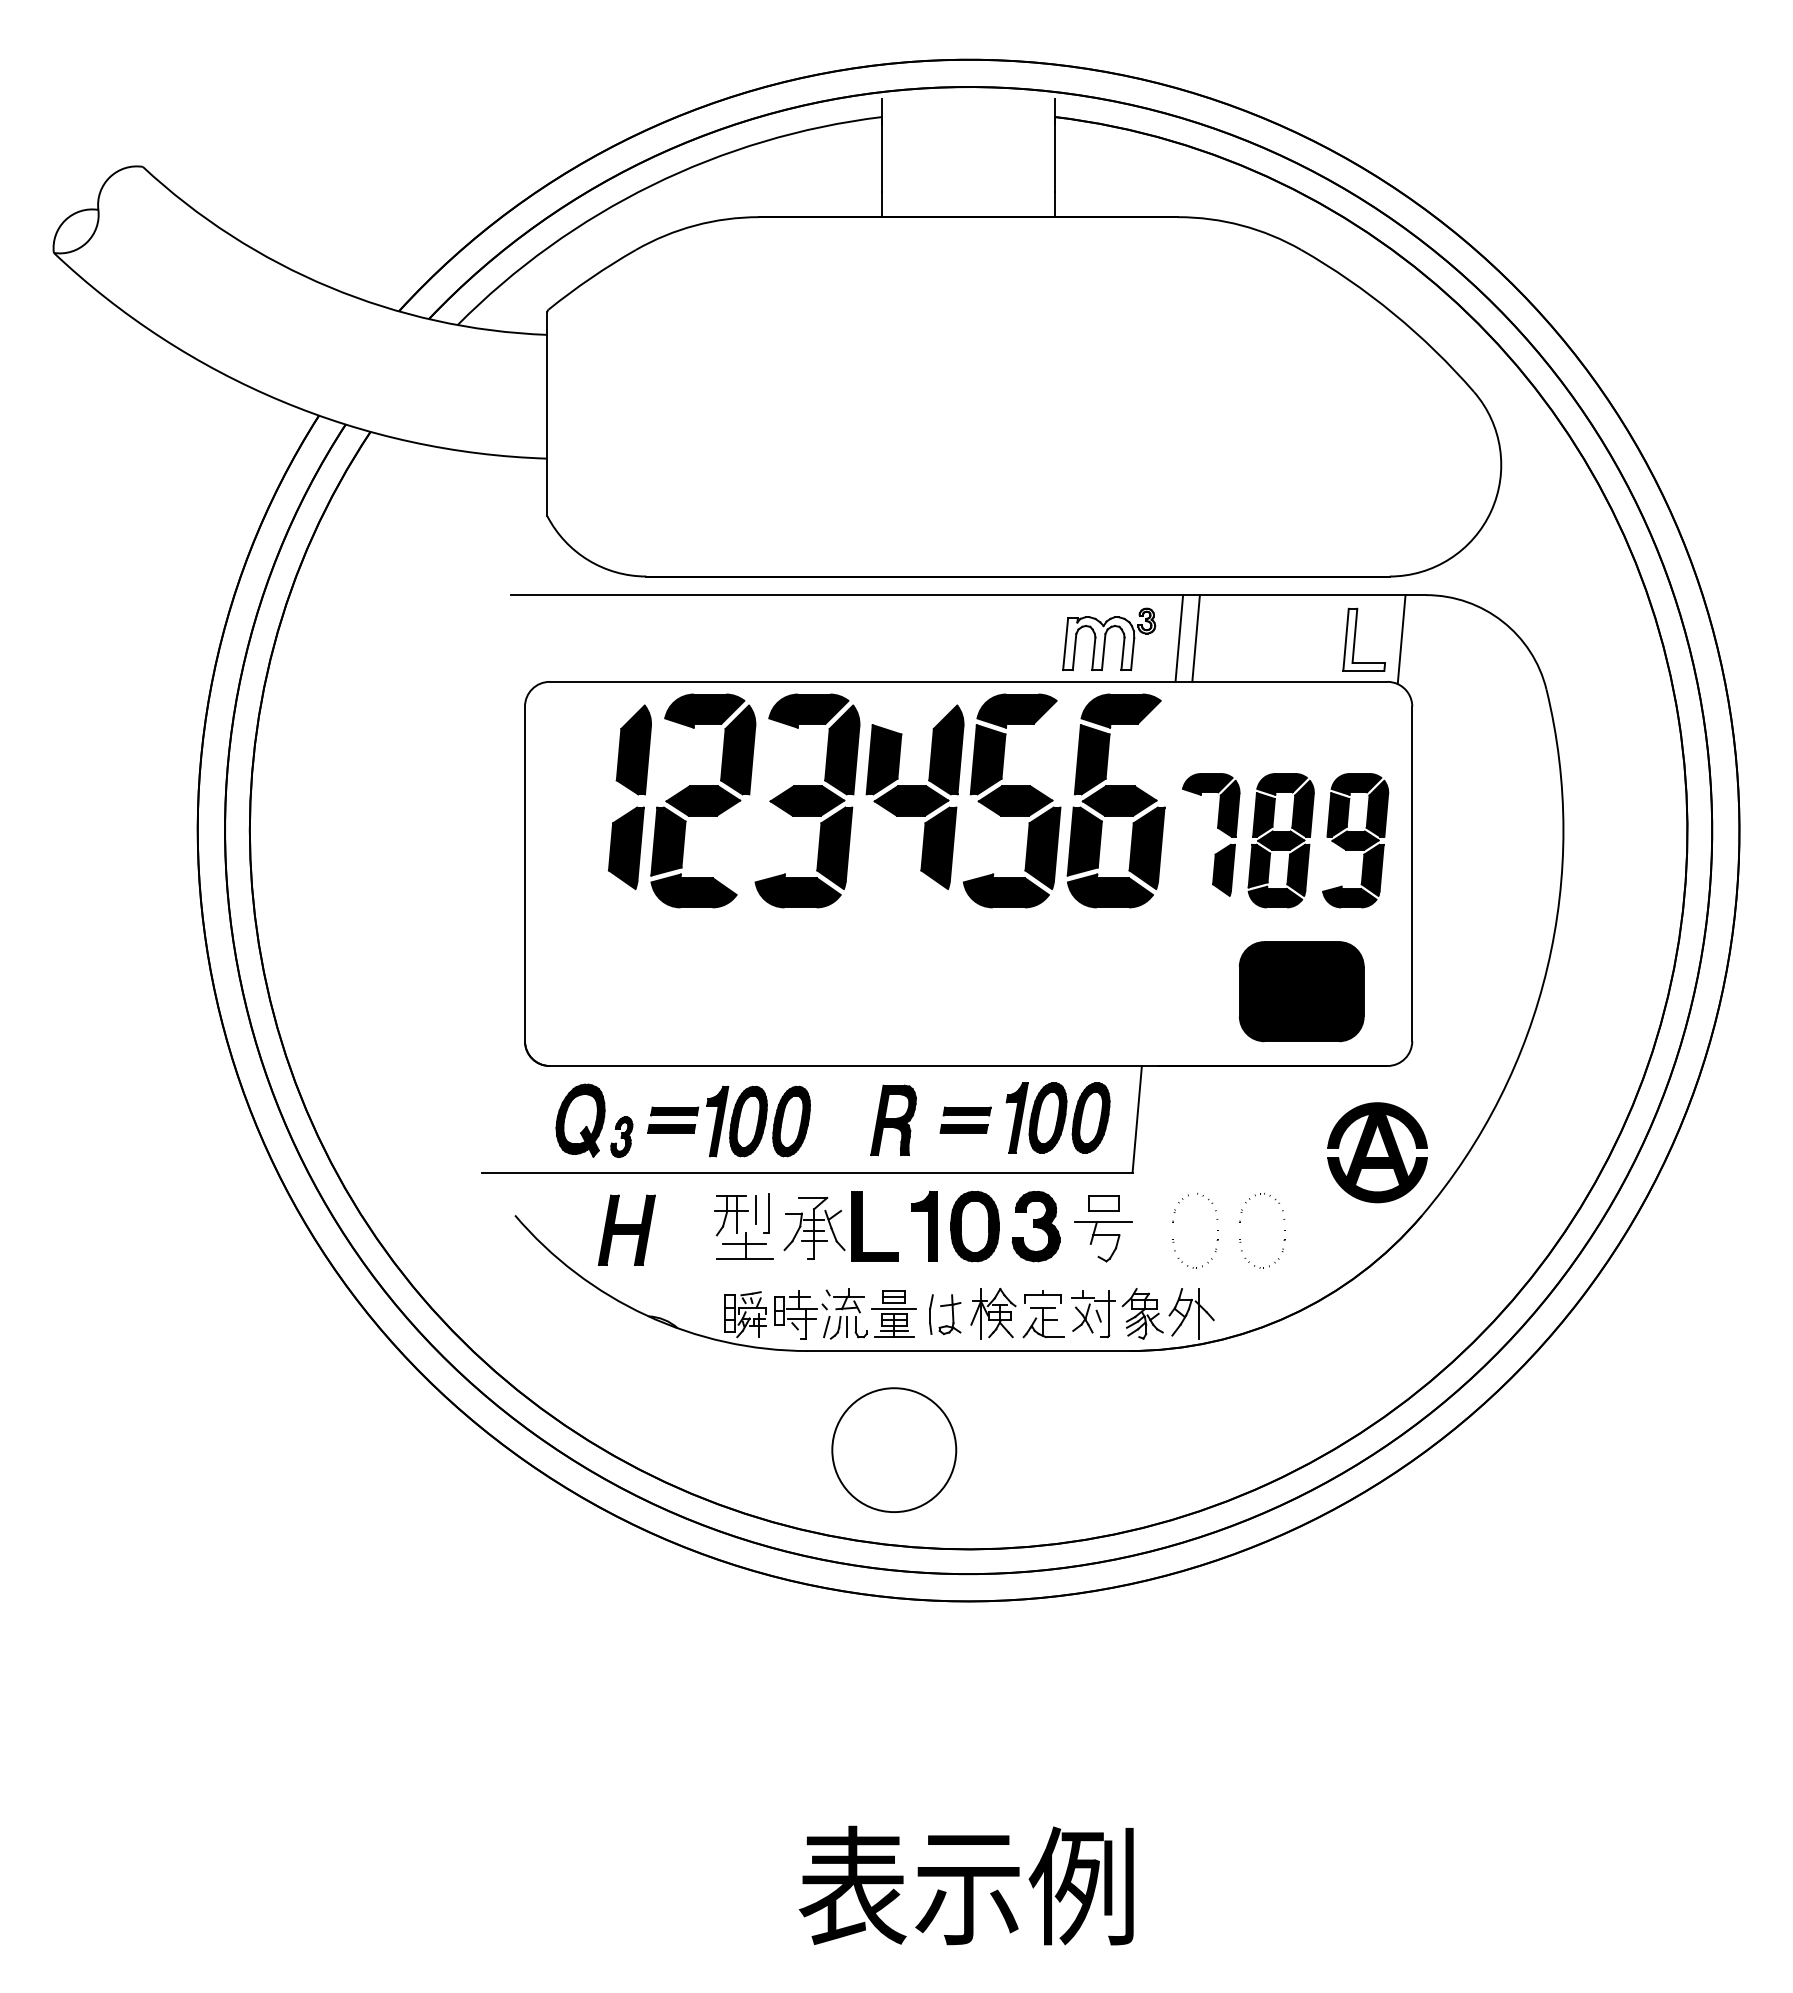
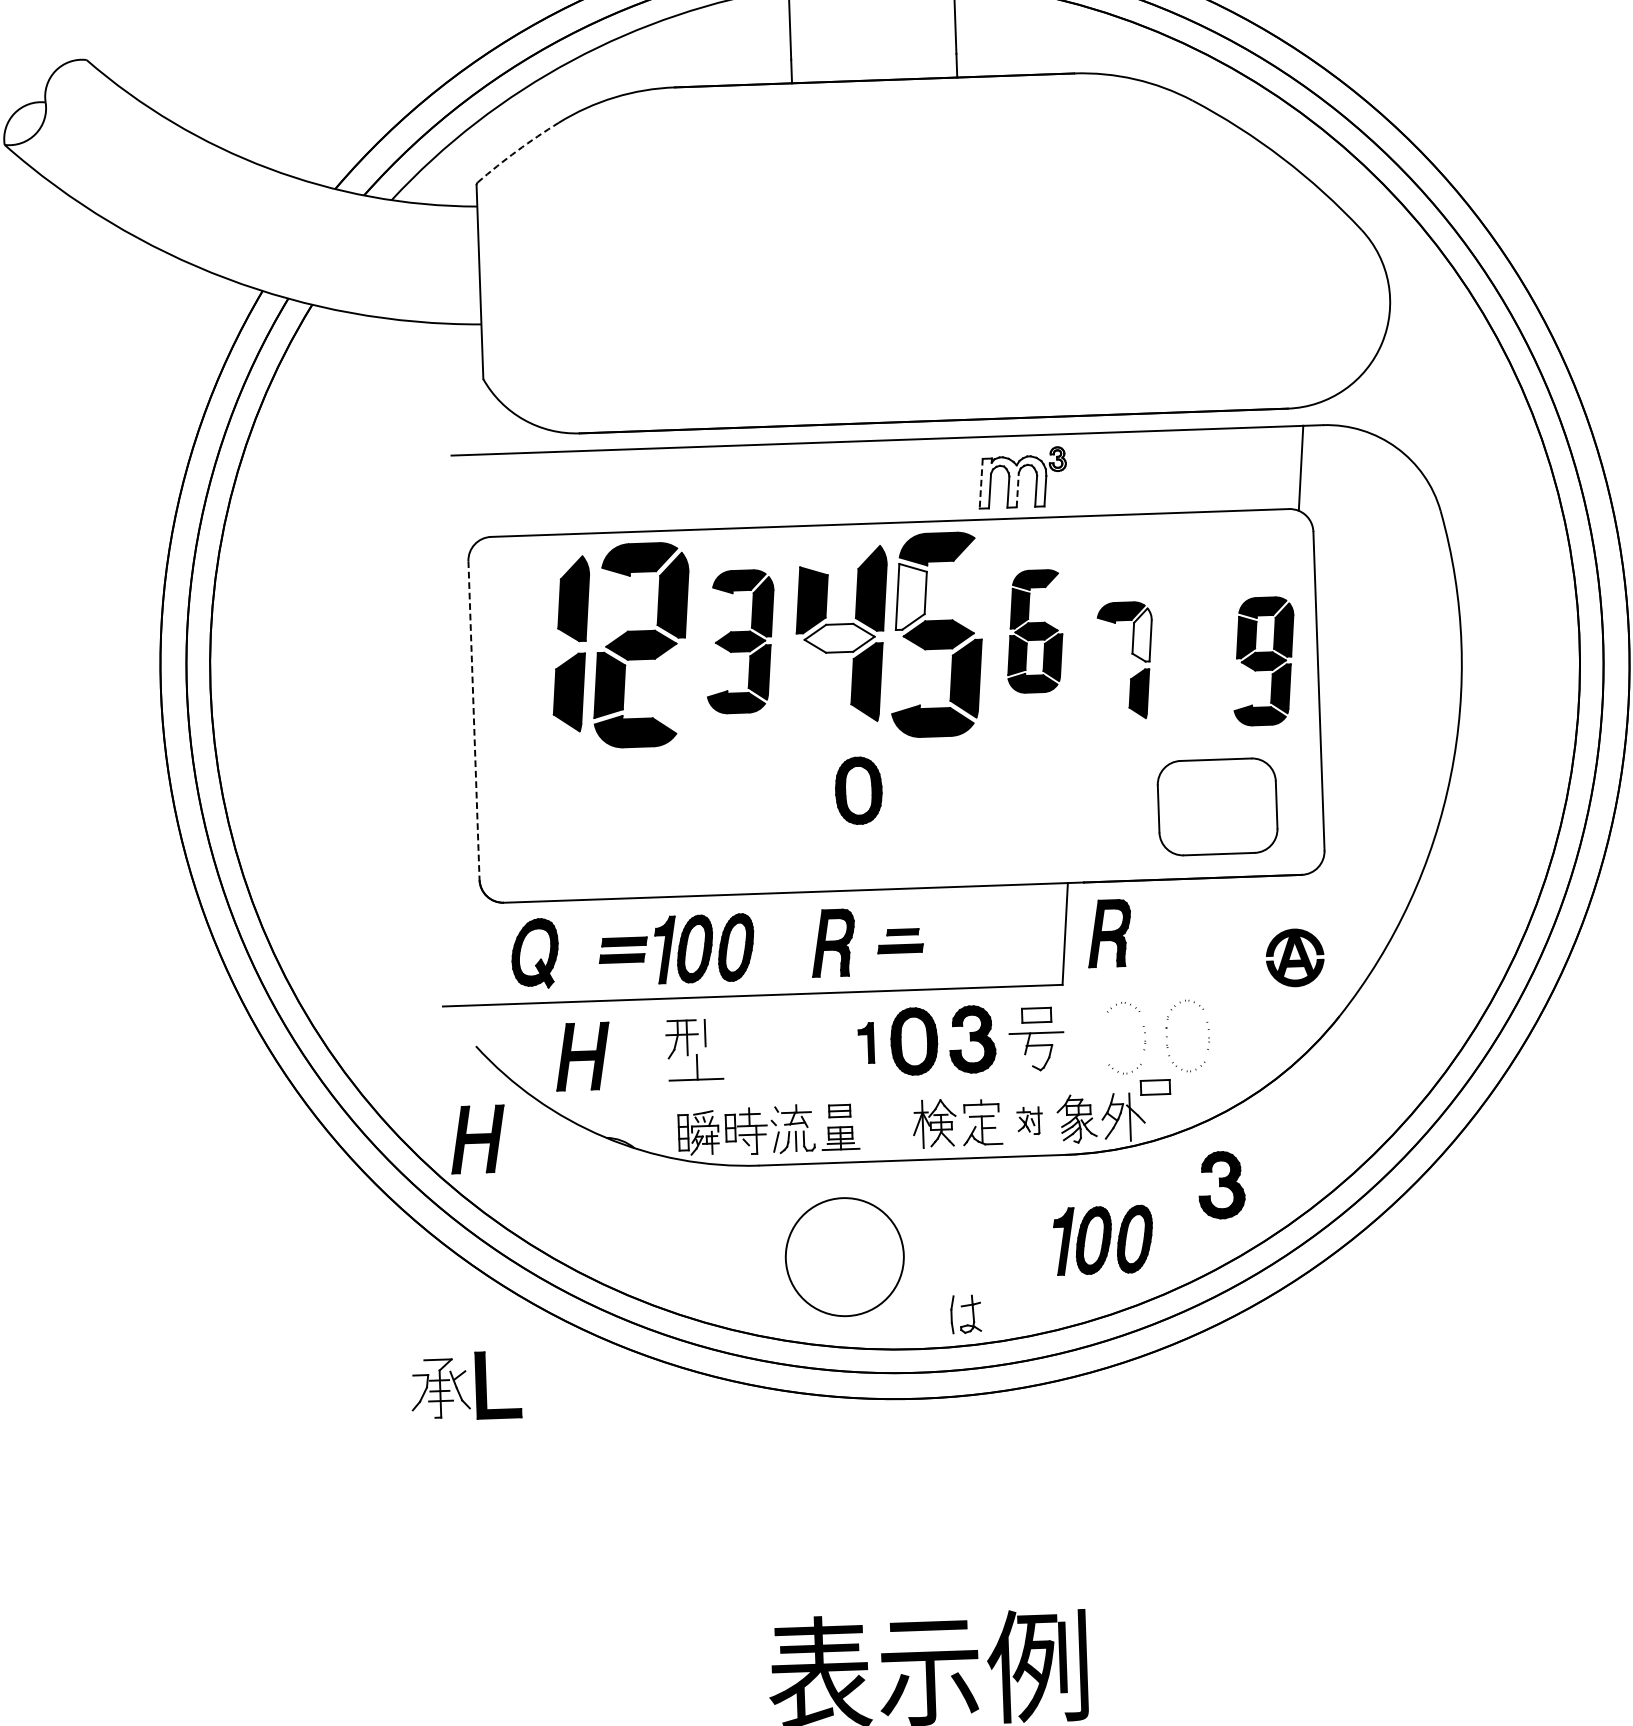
arc: (591, 278) -> (517, 151), solid -> dashed
line: (1179, 638) -> (1089, 474), removed
line: (1195, 638) -> (1104, 474), removed
part: (1355, 639) -> (1257, 469), removed
line: (1065, 644) -> (981, 484), solid -> dashed
line: (1103, 651) -> (1017, 489), solid -> dashed
fill: (987, 759) -> (910, 596), removed
part: (807, 800) -> (740, 641), size x0.7
fill: (911, 800) -> (839, 637), removed
part: (1115, 800) -> (1033, 631), size x0.6
fill: (1228, 808) -> (1141, 634), removed
part: (1280, 840) -> (1192, 663), removed
line: (525, 874) -> (474, 721), solid -> dashed
part: (925, 961) -> (858, 790), added
fill: (1301, 991) -> (1217, 806), removed
part: (966, 1111) -> (902, 932), size x0.7
part: (1057, 1117) -> (1102, 1239), moved
part: (1183, 1120) -> (1109, 933), added
part: (621, 1136) -> (574, 967), removed
part: (1377, 1152) -> (1295, 957), size x0.6
part: (766, 1213) -> (715, 1035), removed
part: (1173, 1222) -> (1103, 1031), removed
part: (924, 1226) -> (866, 1043), size x0.6
part: (832, 1227) -> (457, 1387), moved
part: (1216, 1231) -> (1144, 1038), size x0.6
part: (1283, 1231) -> (1208, 1035), size x0.7
line: (744, 1243) -> (695, 1065), removed
part: (1225, 1283) -> (1154, 1087), added
line: (894, 1309) -> (840, 1123), removed
part: (513, 1312) -> (477, 1138), added
part: (952, 1314) -> (972, 1313), moved
part: (1093, 1314) -> (1030, 1121), size x0.6
part: (1291, 1388) -> (1221, 1185), added

